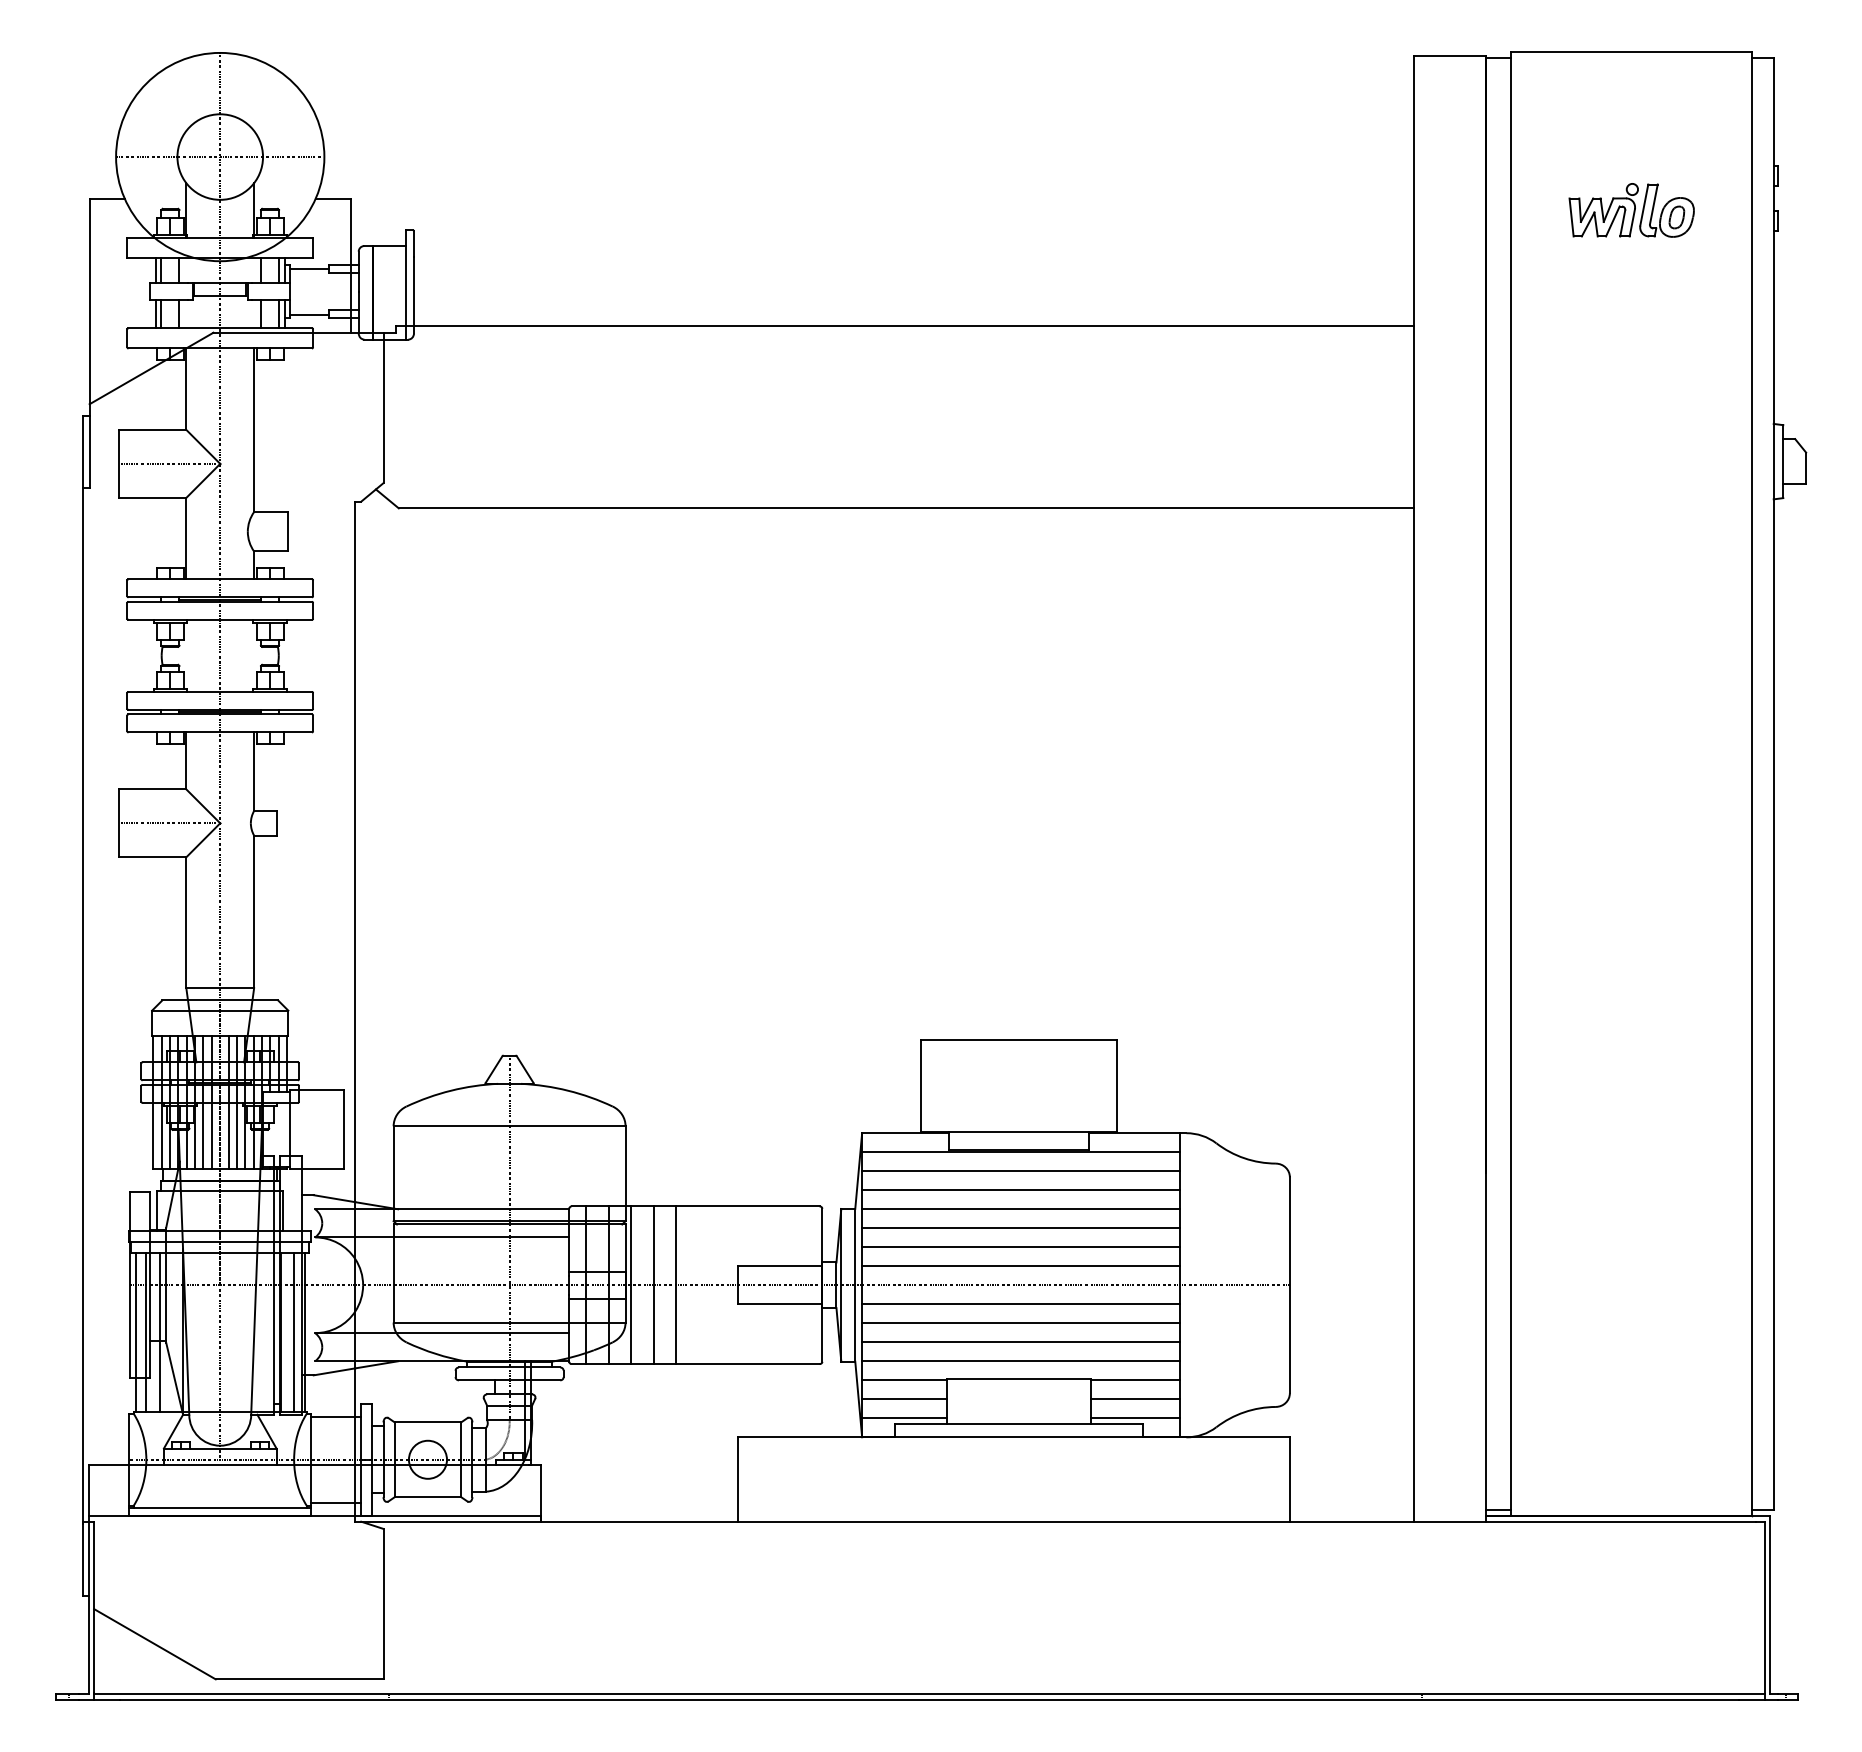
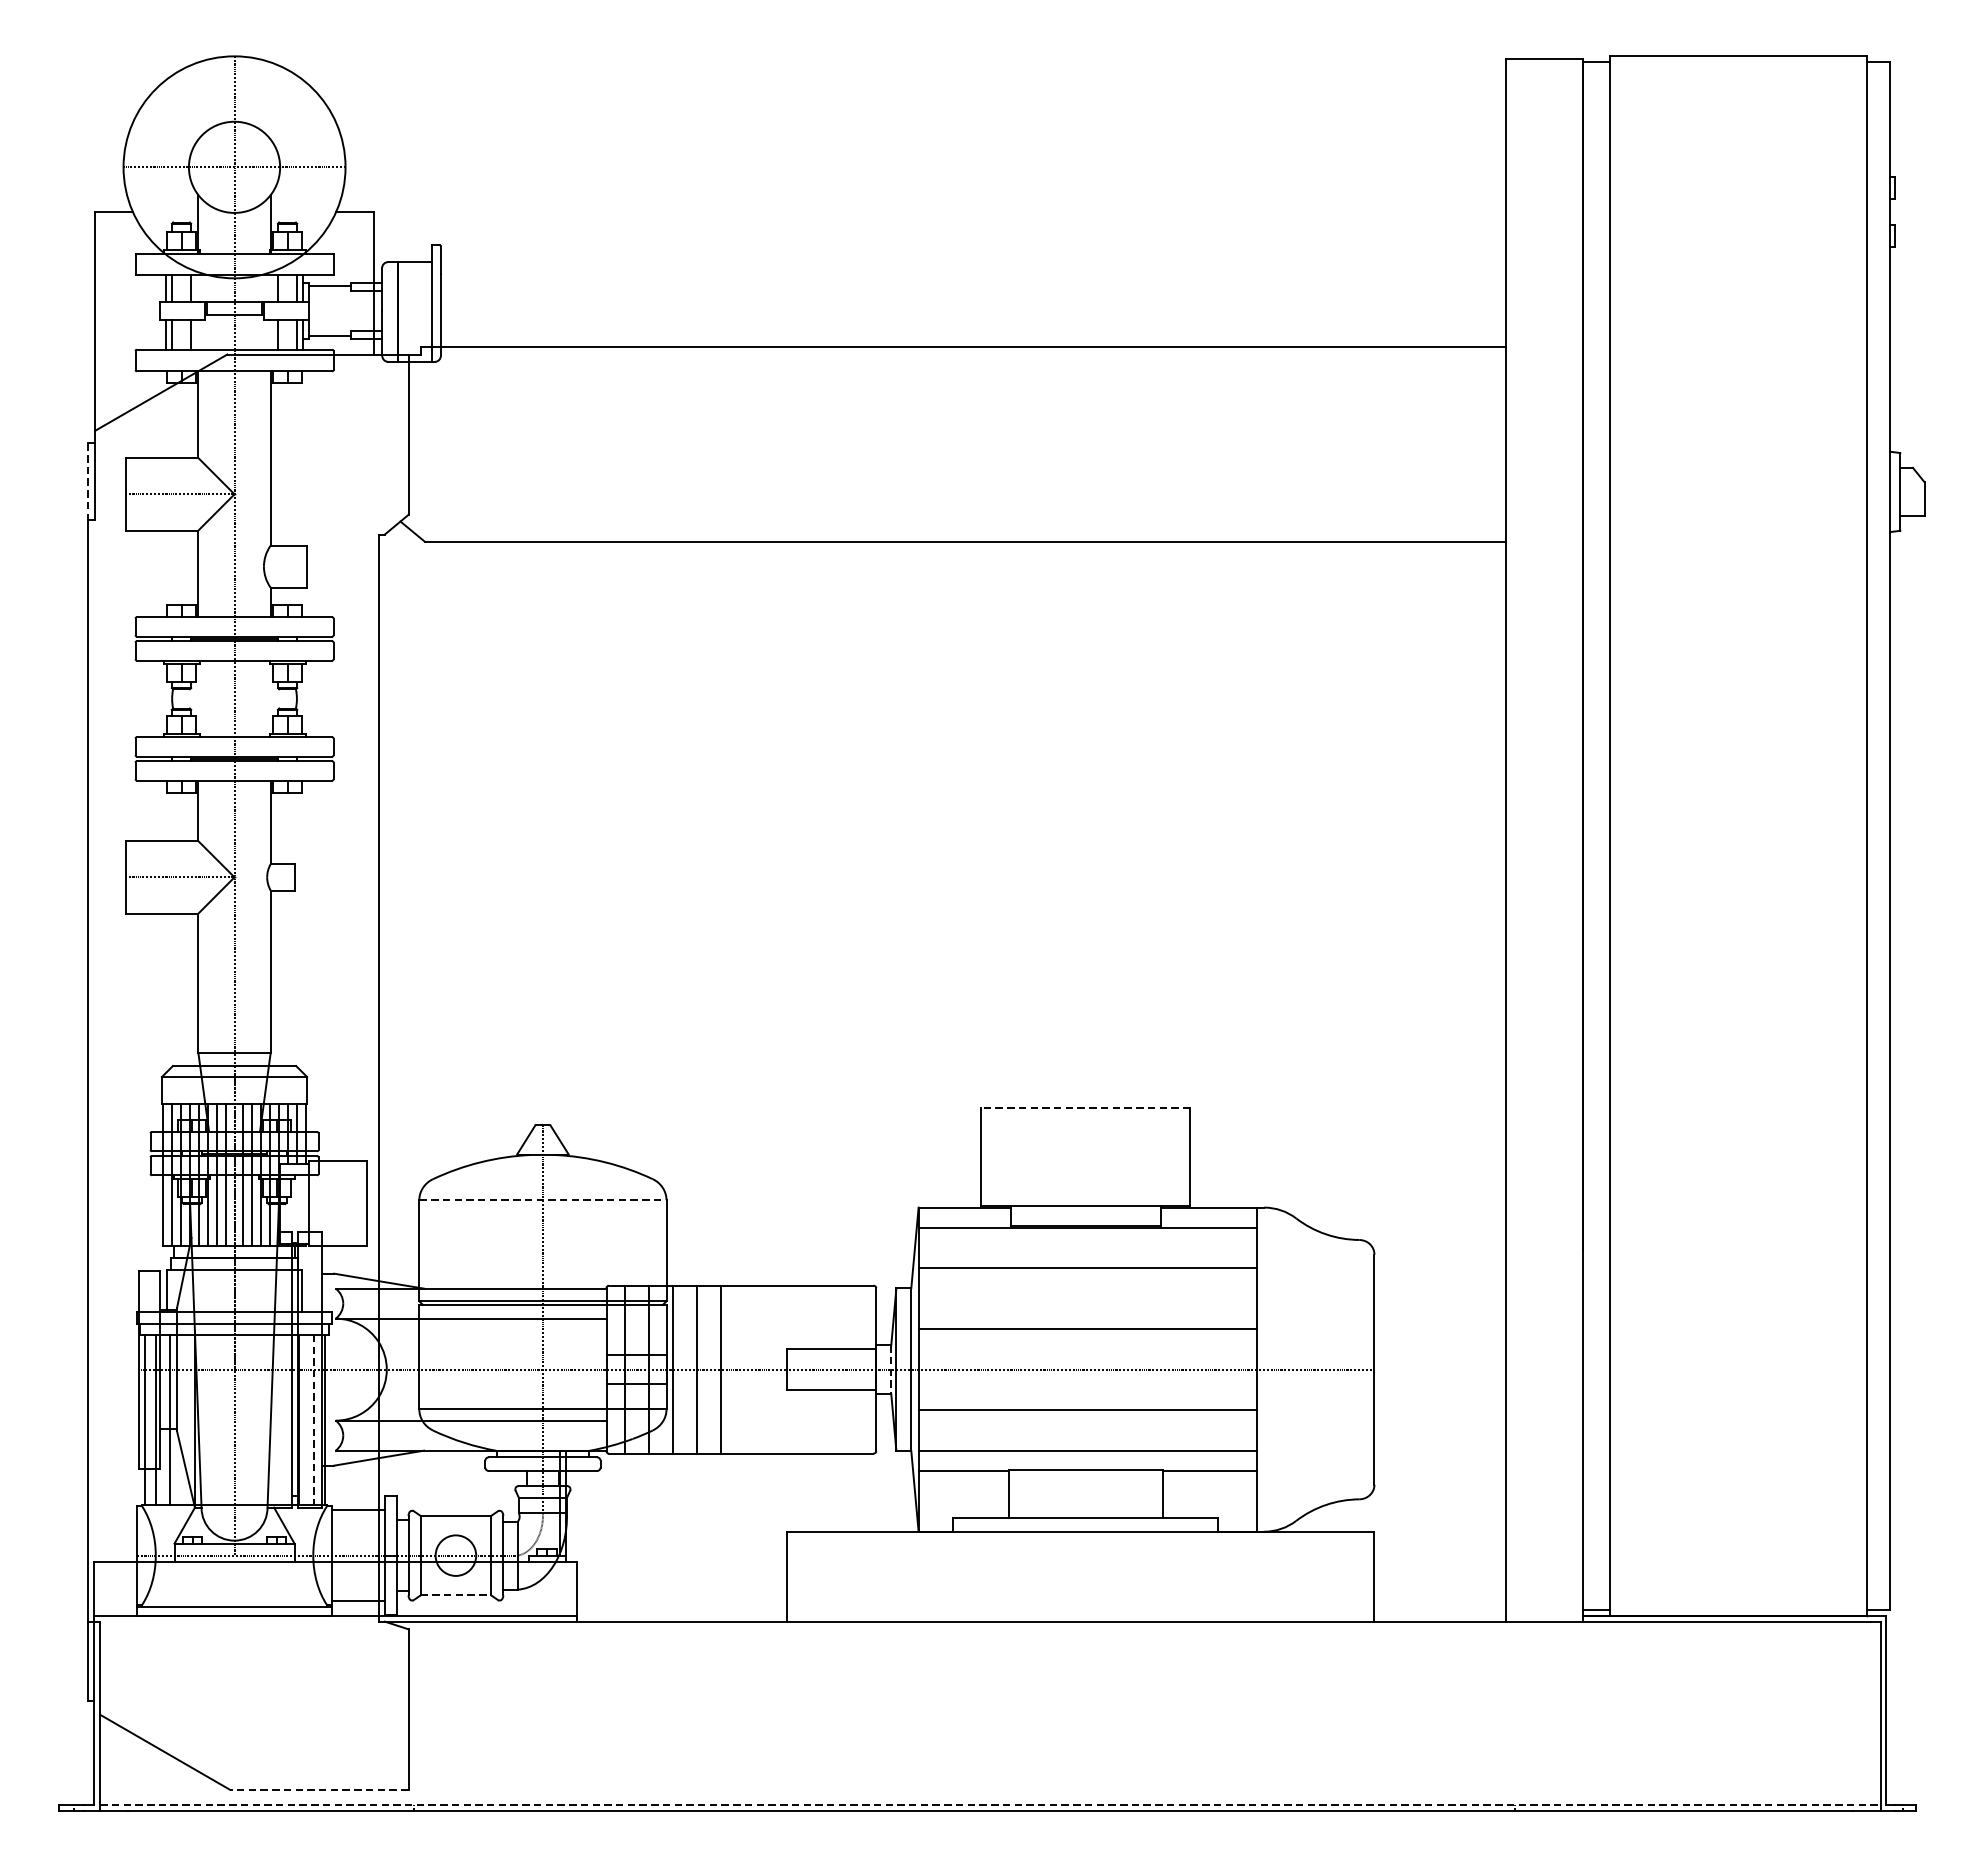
part: (1631, 210) -> (1738, 224), removed
line: (82, 452) -> (87, 482), solid -> dashed
line: (1018, 1039) -> (1085, 1107), solid -> dashed
line: (509, 1126) -> (542, 1200), solid -> dashed
line: (1020, 1171) -> (1087, 1248), removed
line: (1020, 1209) -> (1087, 1288), removed
line: (1020, 1228) -> (1087, 1309), removed
line: (1020, 1266) -> (1087, 1349), removed
line: (836, 1285) -> (891, 1369), solid -> dashed
line: (1020, 1304) -> (1087, 1390), removed
line: (294, 1332) -> (313, 1419), solid -> dashed
line: (1020, 1342) -> (1087, 1430), removed
line: (904, 1399) -> (963, 1491), removed
line: (1135, 1399) -> (1209, 1491), removed
line: (904, 1418) -> (963, 1511), removed
line: (1135, 1418) -> (1209, 1511), removed
line: (428, 1497) -> (456, 1595), solid -> dashed
line: (299, 1679) -> (319, 1789), solid -> dashed
line: (930, 1693) -> (991, 1804), solid -> dashed

